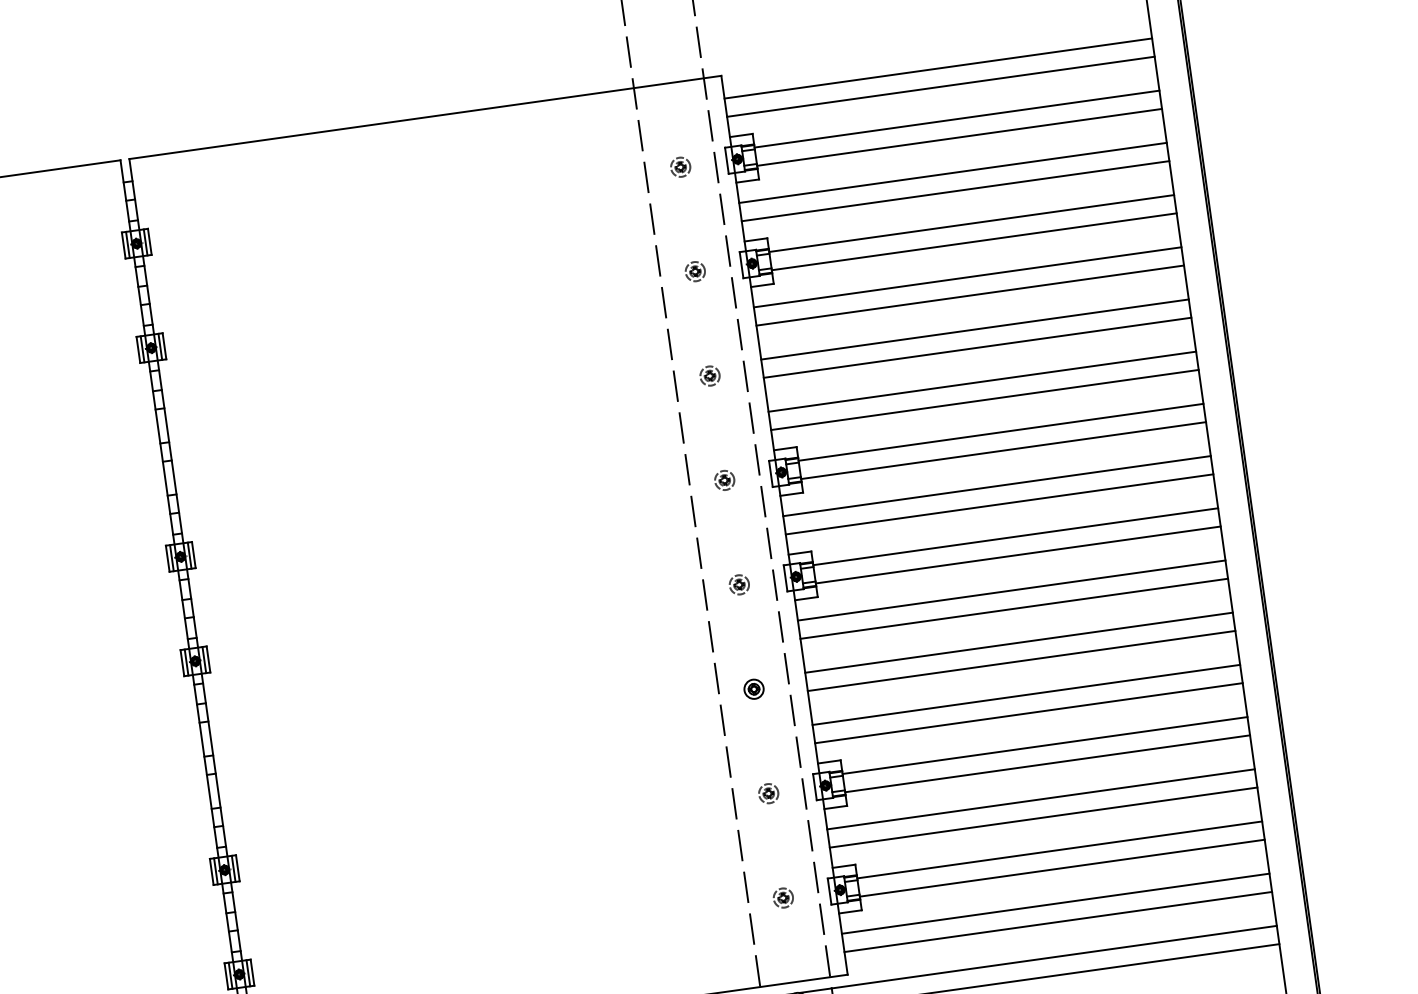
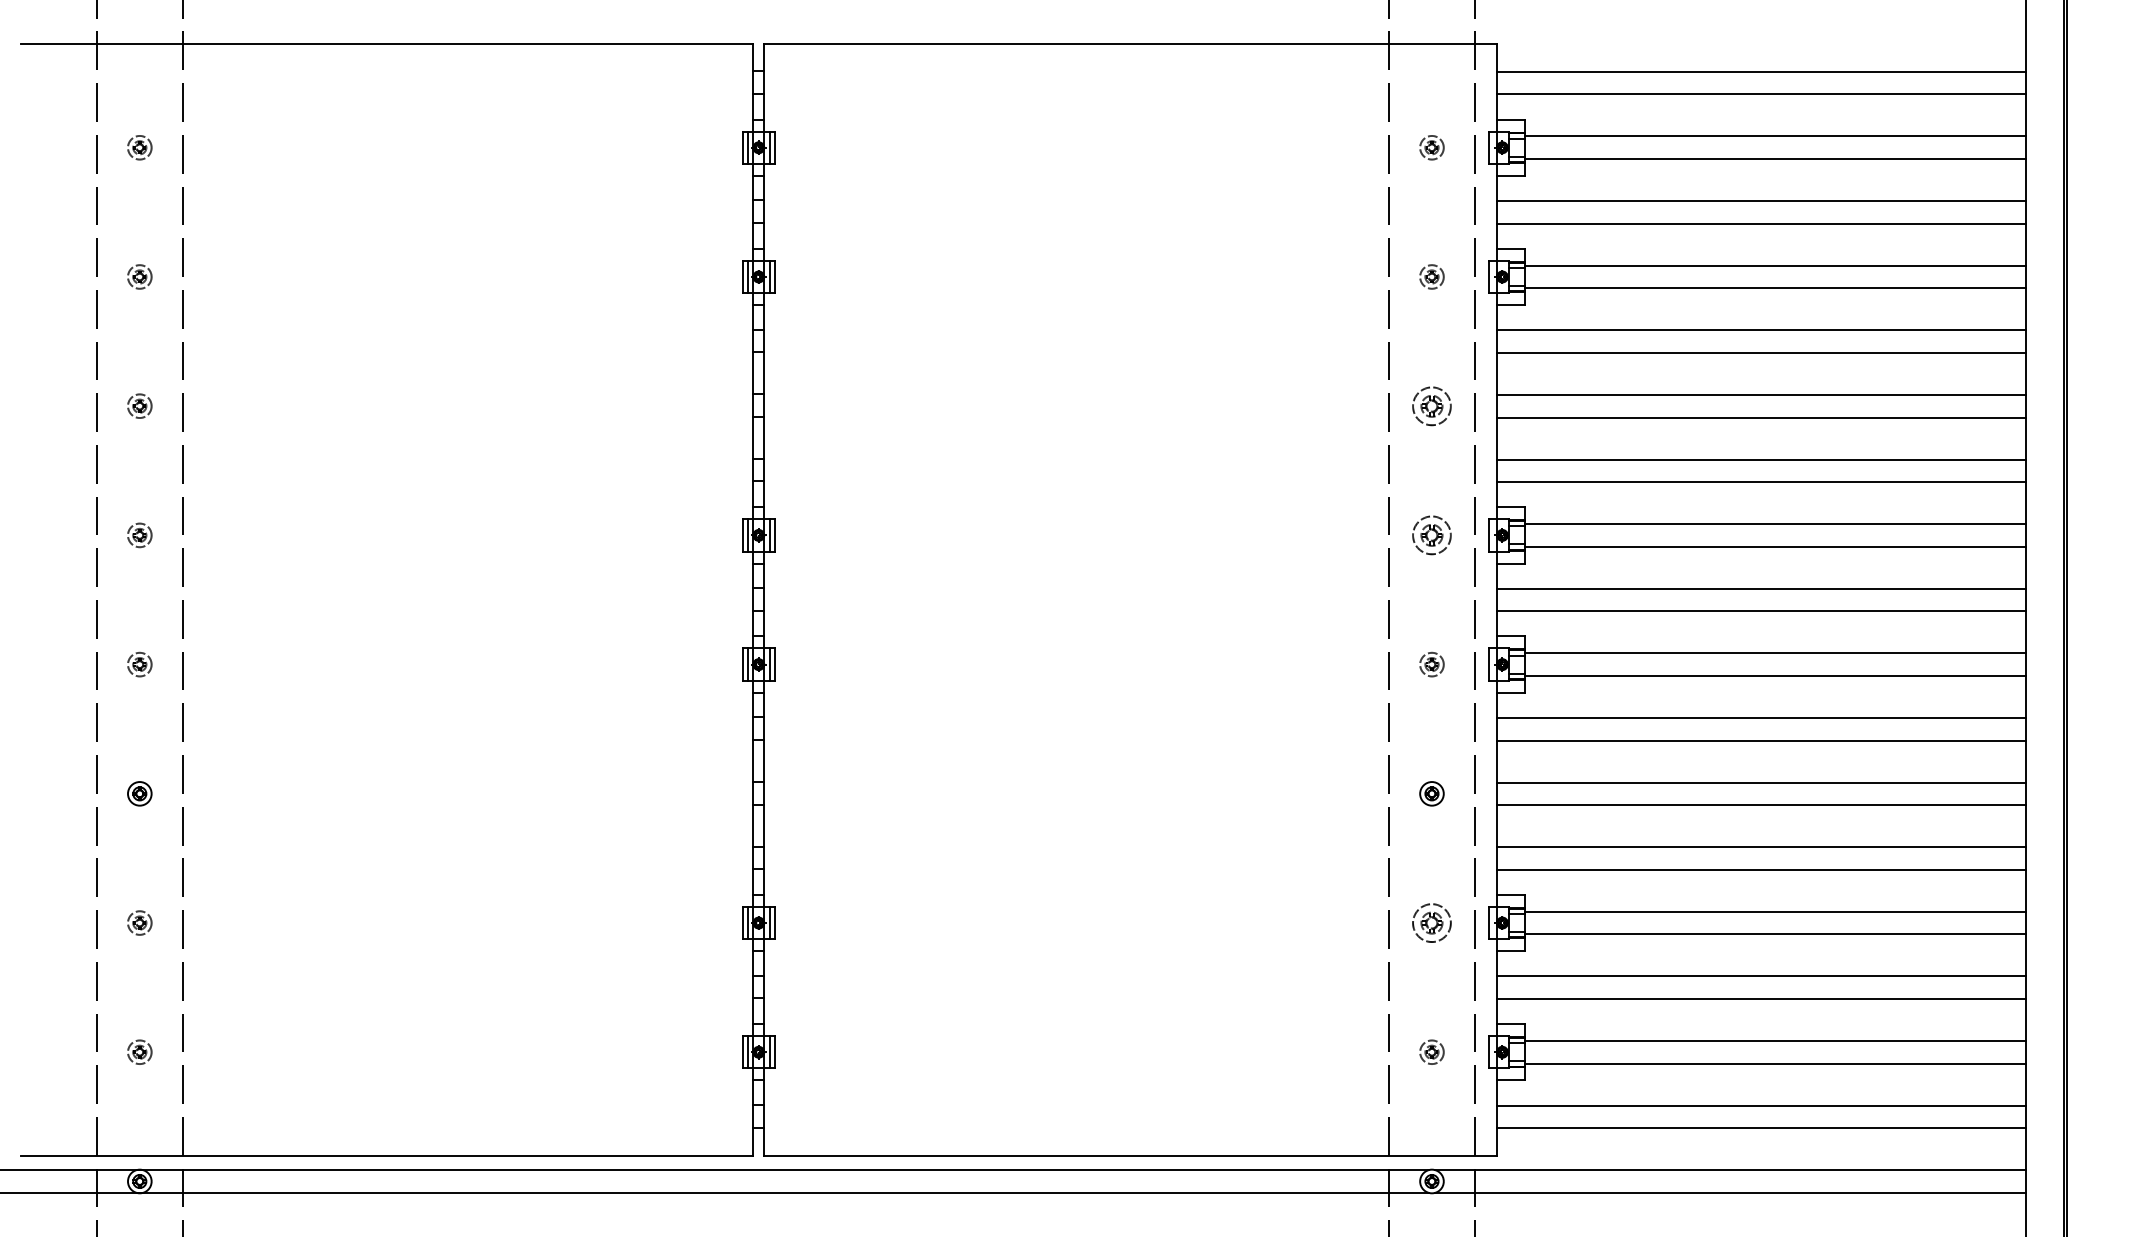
part: (709, 375) -> (1431, 405), size x1.6
part: (724, 480) -> (1431, 535), size x1.6
part: (768, 793) -> (1431, 922), size x1.6

